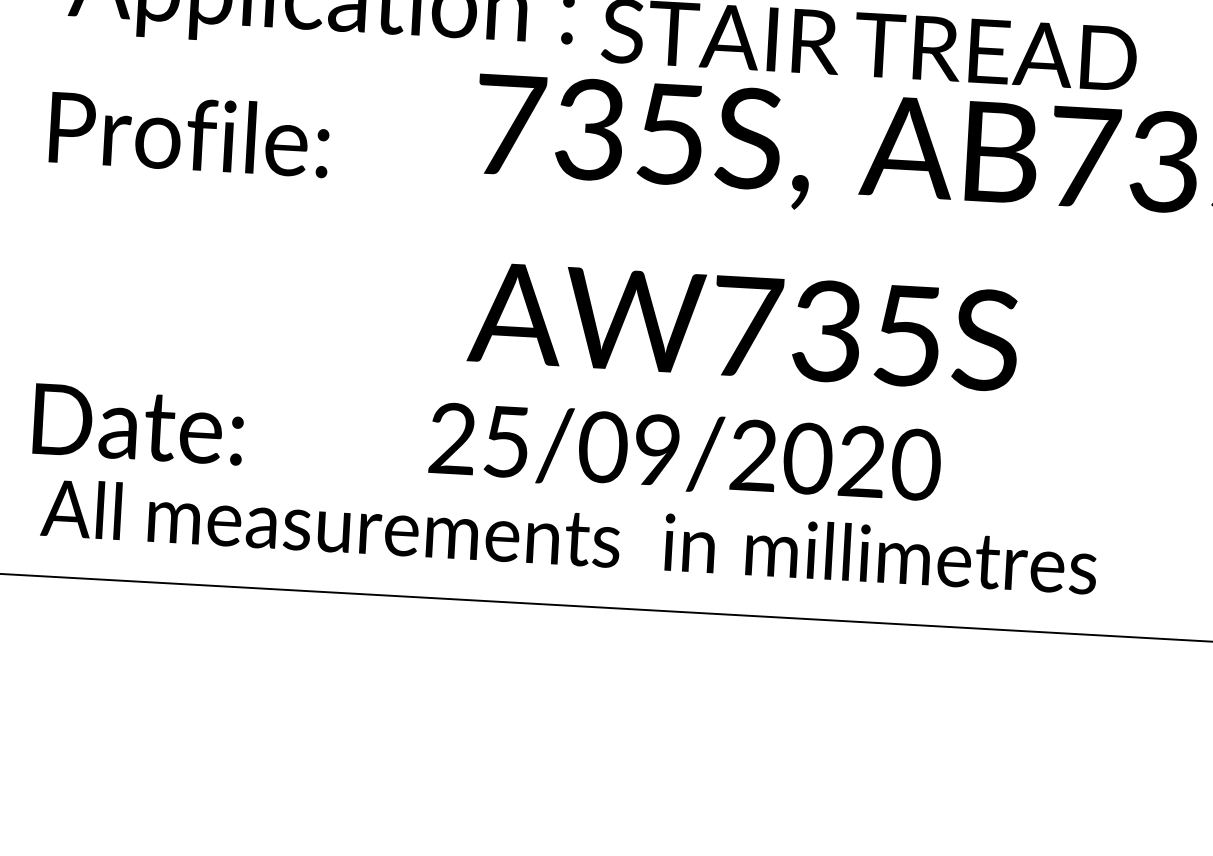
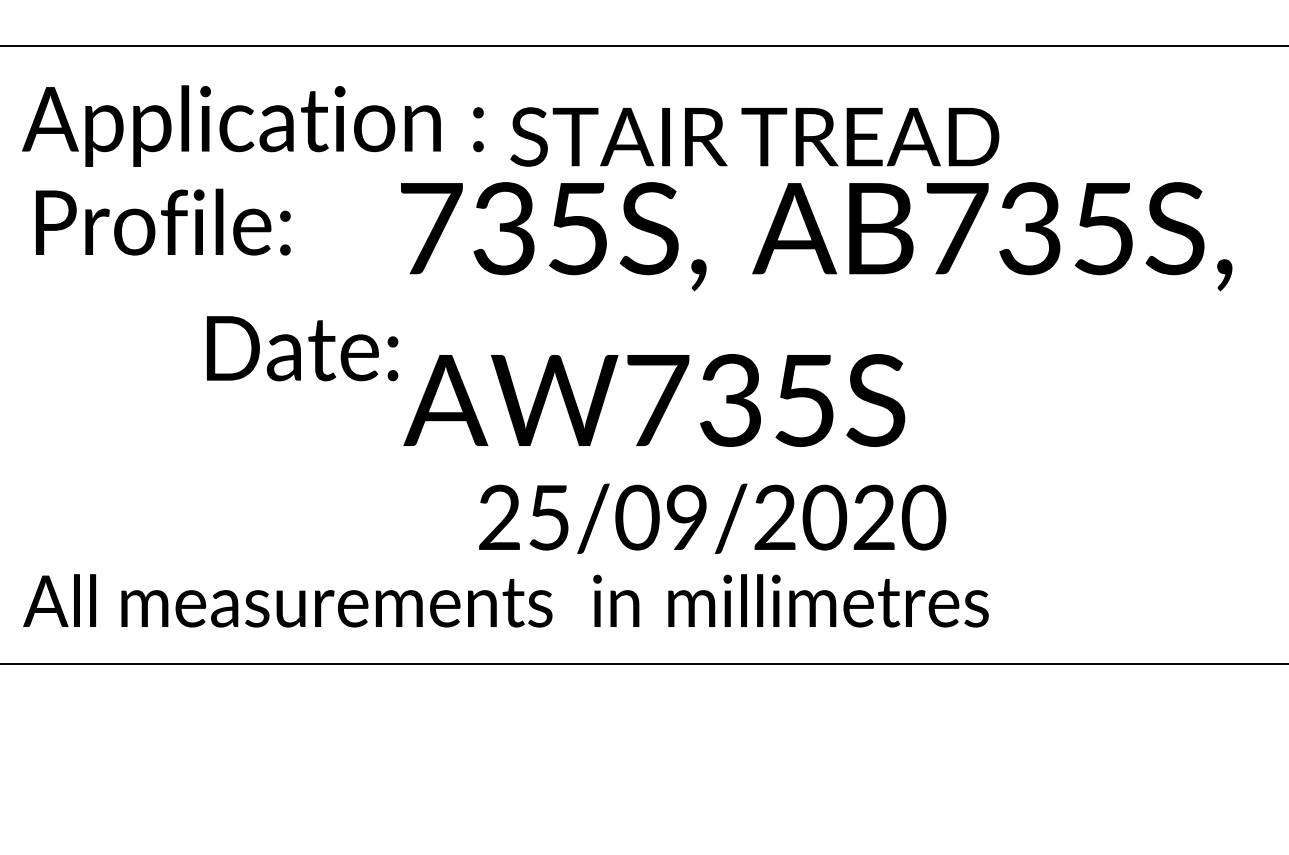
text: (190, 133) -> (163, 221), moved
text: (138, 424) -> (302, 348), moved
text: (685, 452) -> (712, 518), moved

